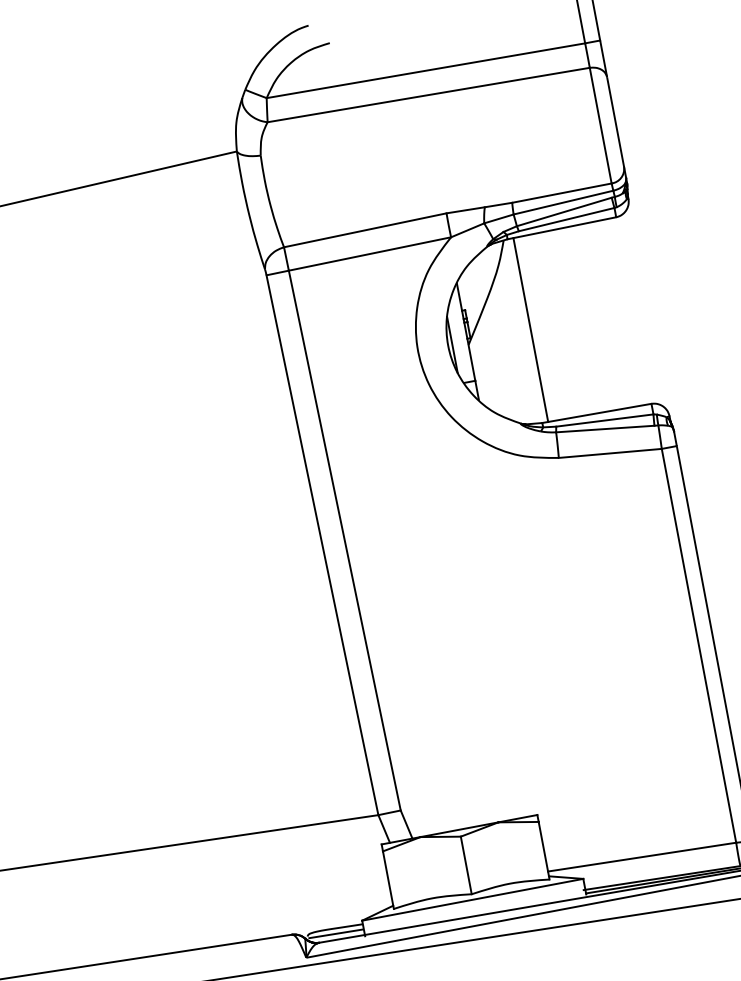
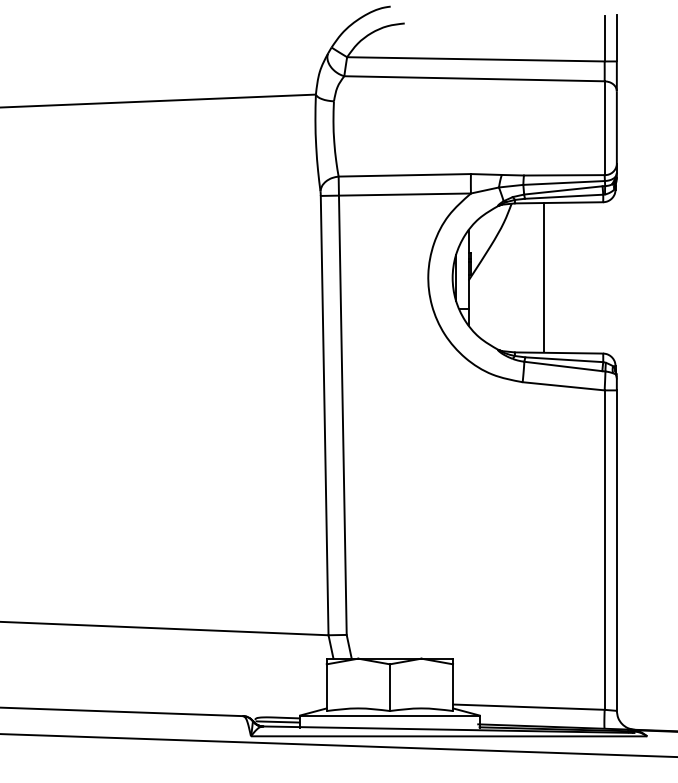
line: (530, 329) -> (543, 277), moved

